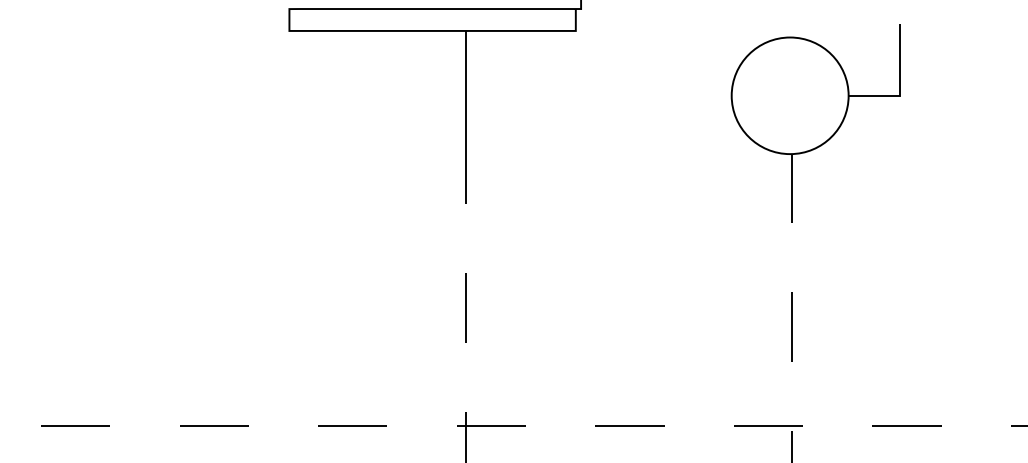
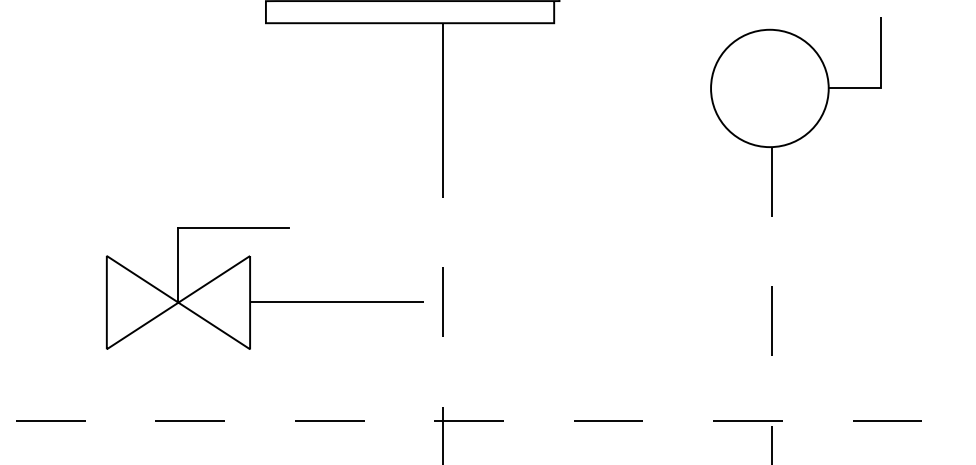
part: (288, 307) -> (265, 301), added

